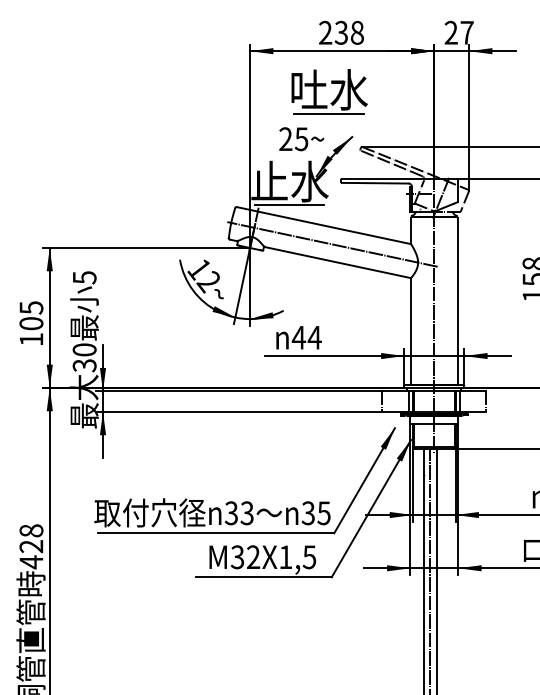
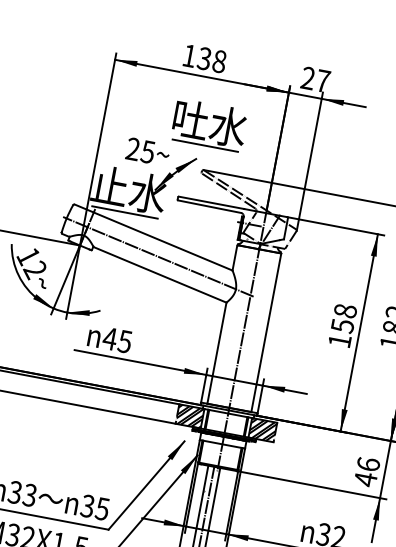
text: (325, 32) -> (189, 55), 238 -> 138
part: (325, 86) -> (206, 119), moved
text: (314, 337) -> (124, 341), 44 -> 45
hatch: (395, 401) -> (189, 416), added
hatch: (472, 401) -> (262, 429), added

